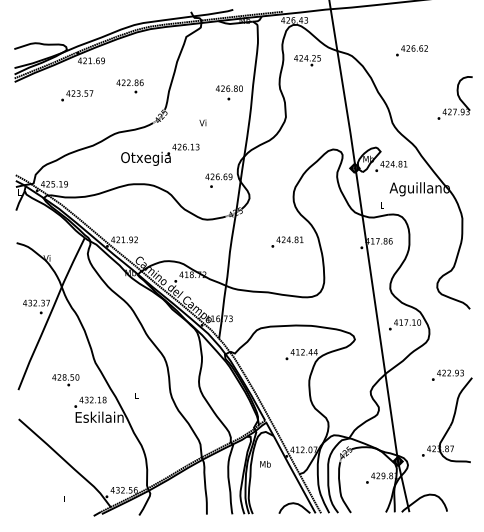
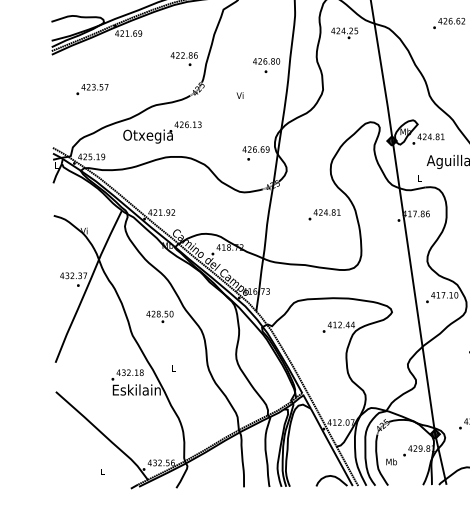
text: (129, 86) -> (183, 59), moved
text: (77, 95) -> (92, 89), moved
text: (160, 154) -> (162, 132), moved
text: (65, 380) -> (159, 317), moved
text: (265, 463) -> (391, 461), moved

